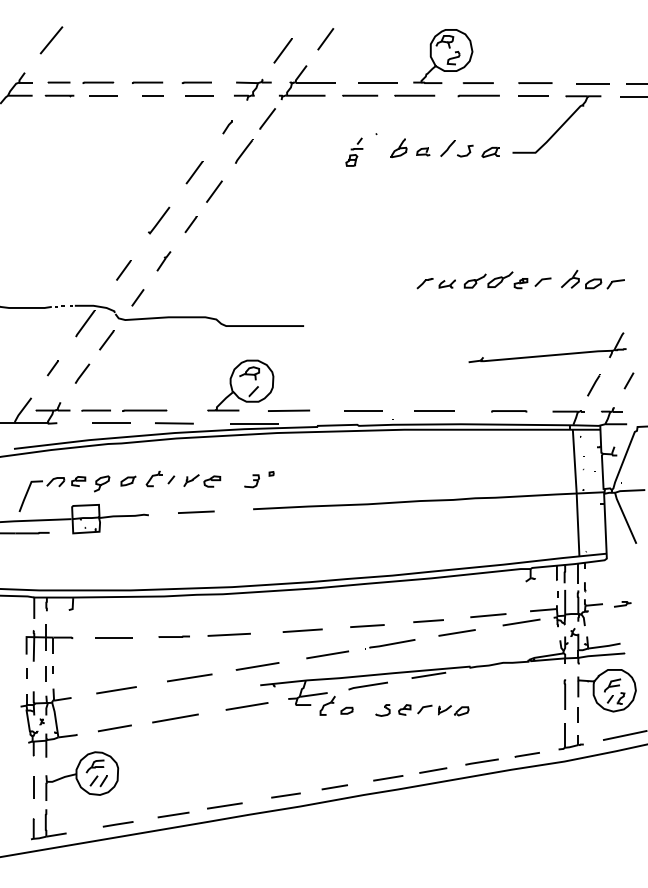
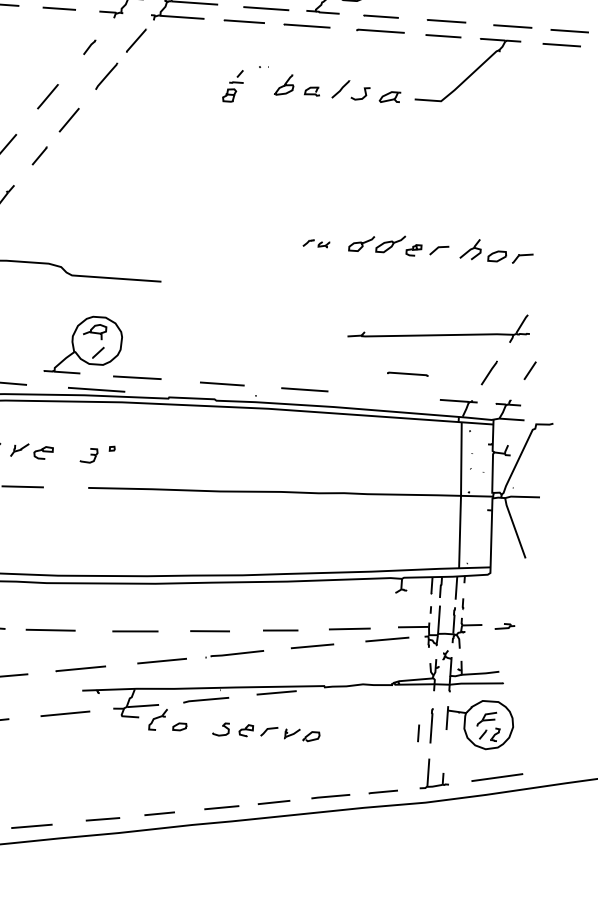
part: (435, 283) -> (315, 243), size x0.6
line: (509, 411) -> (408, 374), moved
line: (577, 714) -> (417, 732), moved

